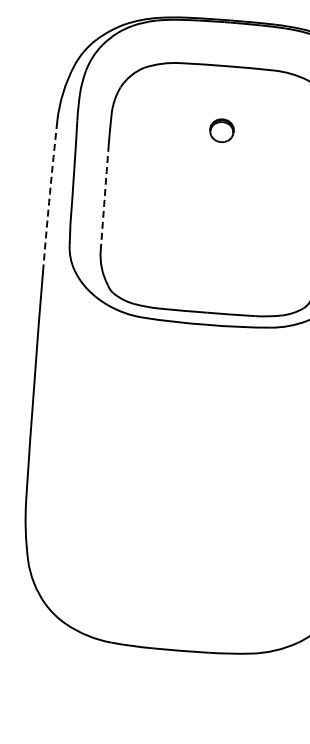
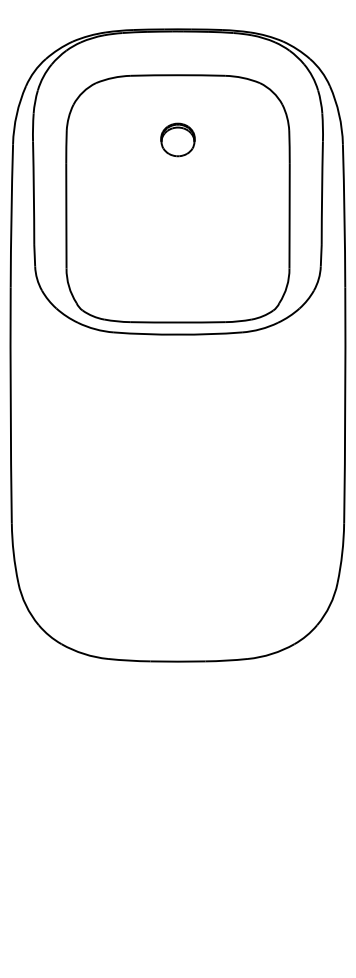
part: (221, 130) -> (177, 139), size x1.43
arc: (50, 192) -> (11, 215), dashed -> solid
arc: (104, 197) -> (66, 215), dashed -> solid

